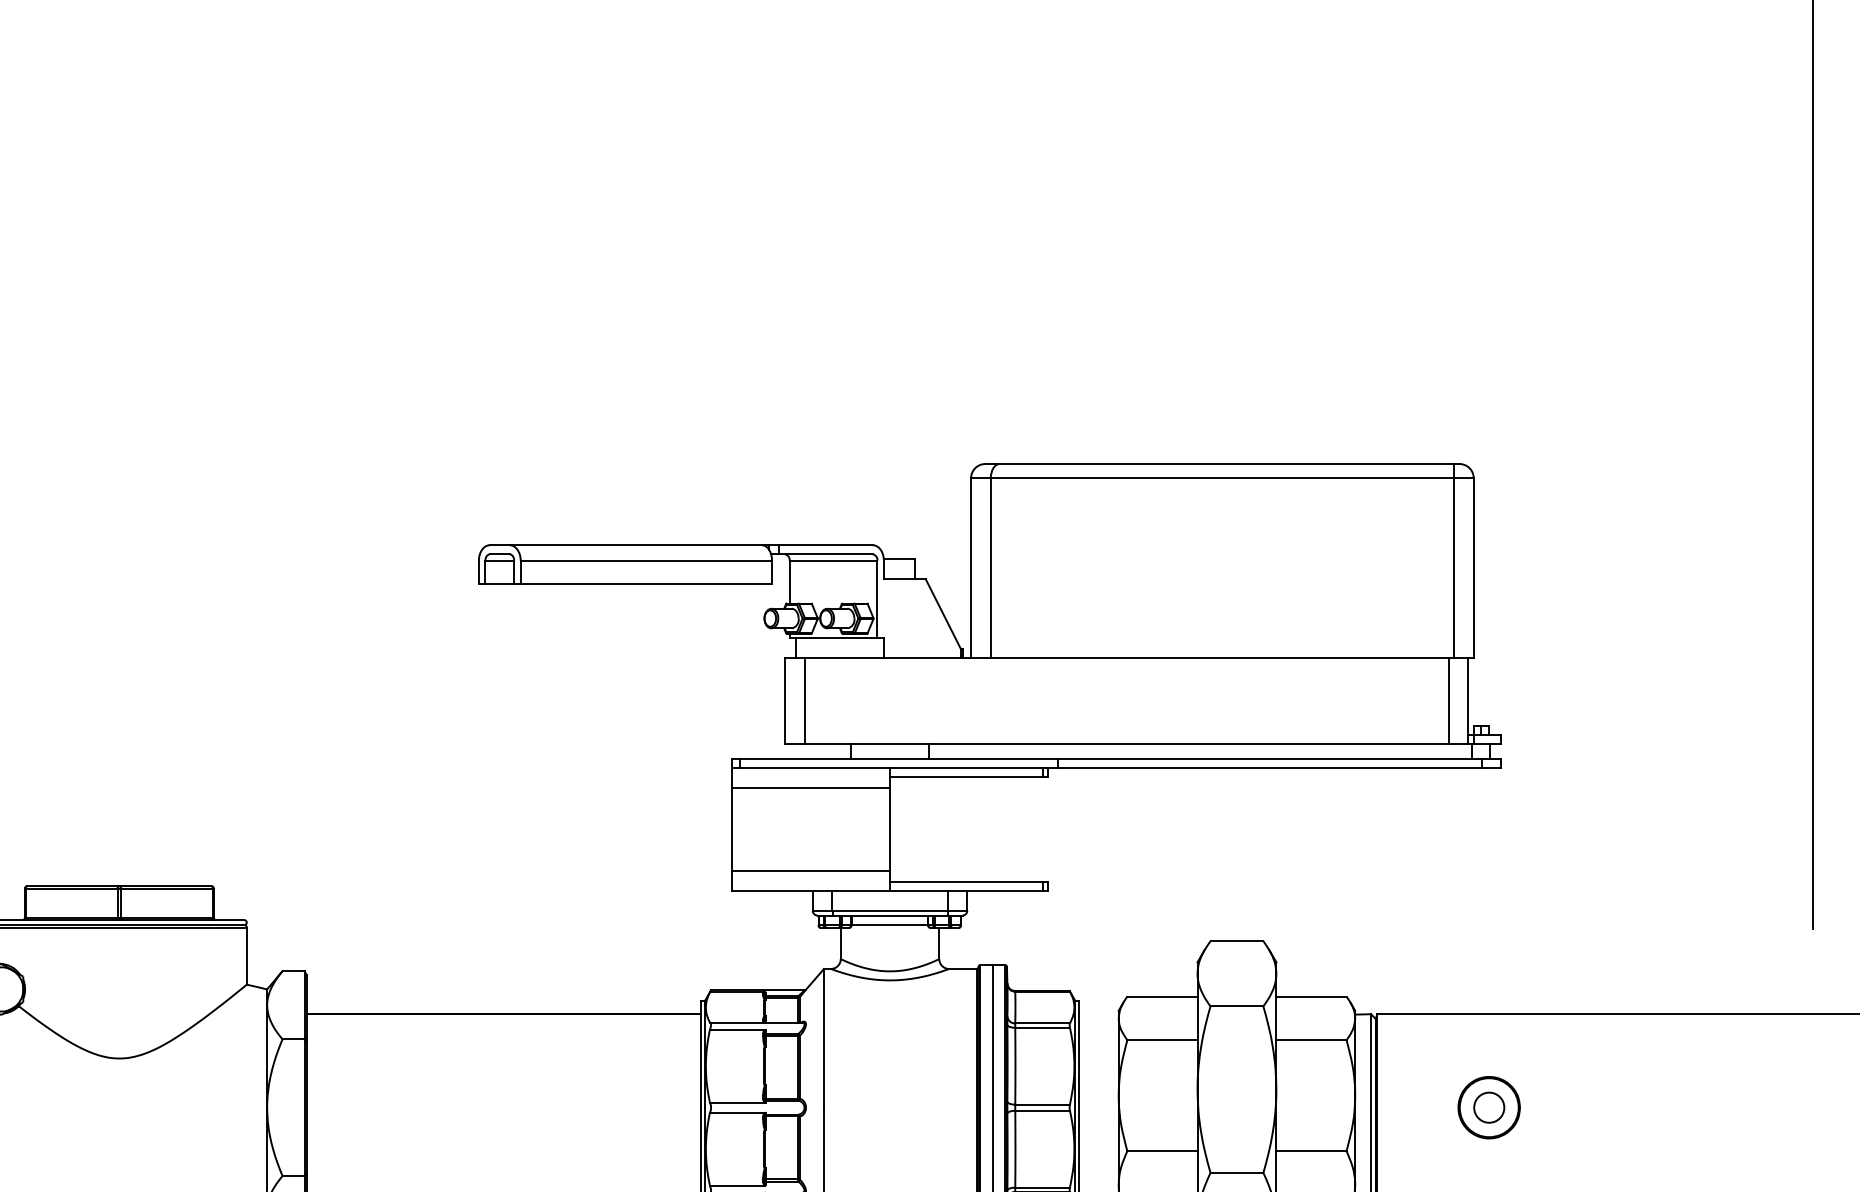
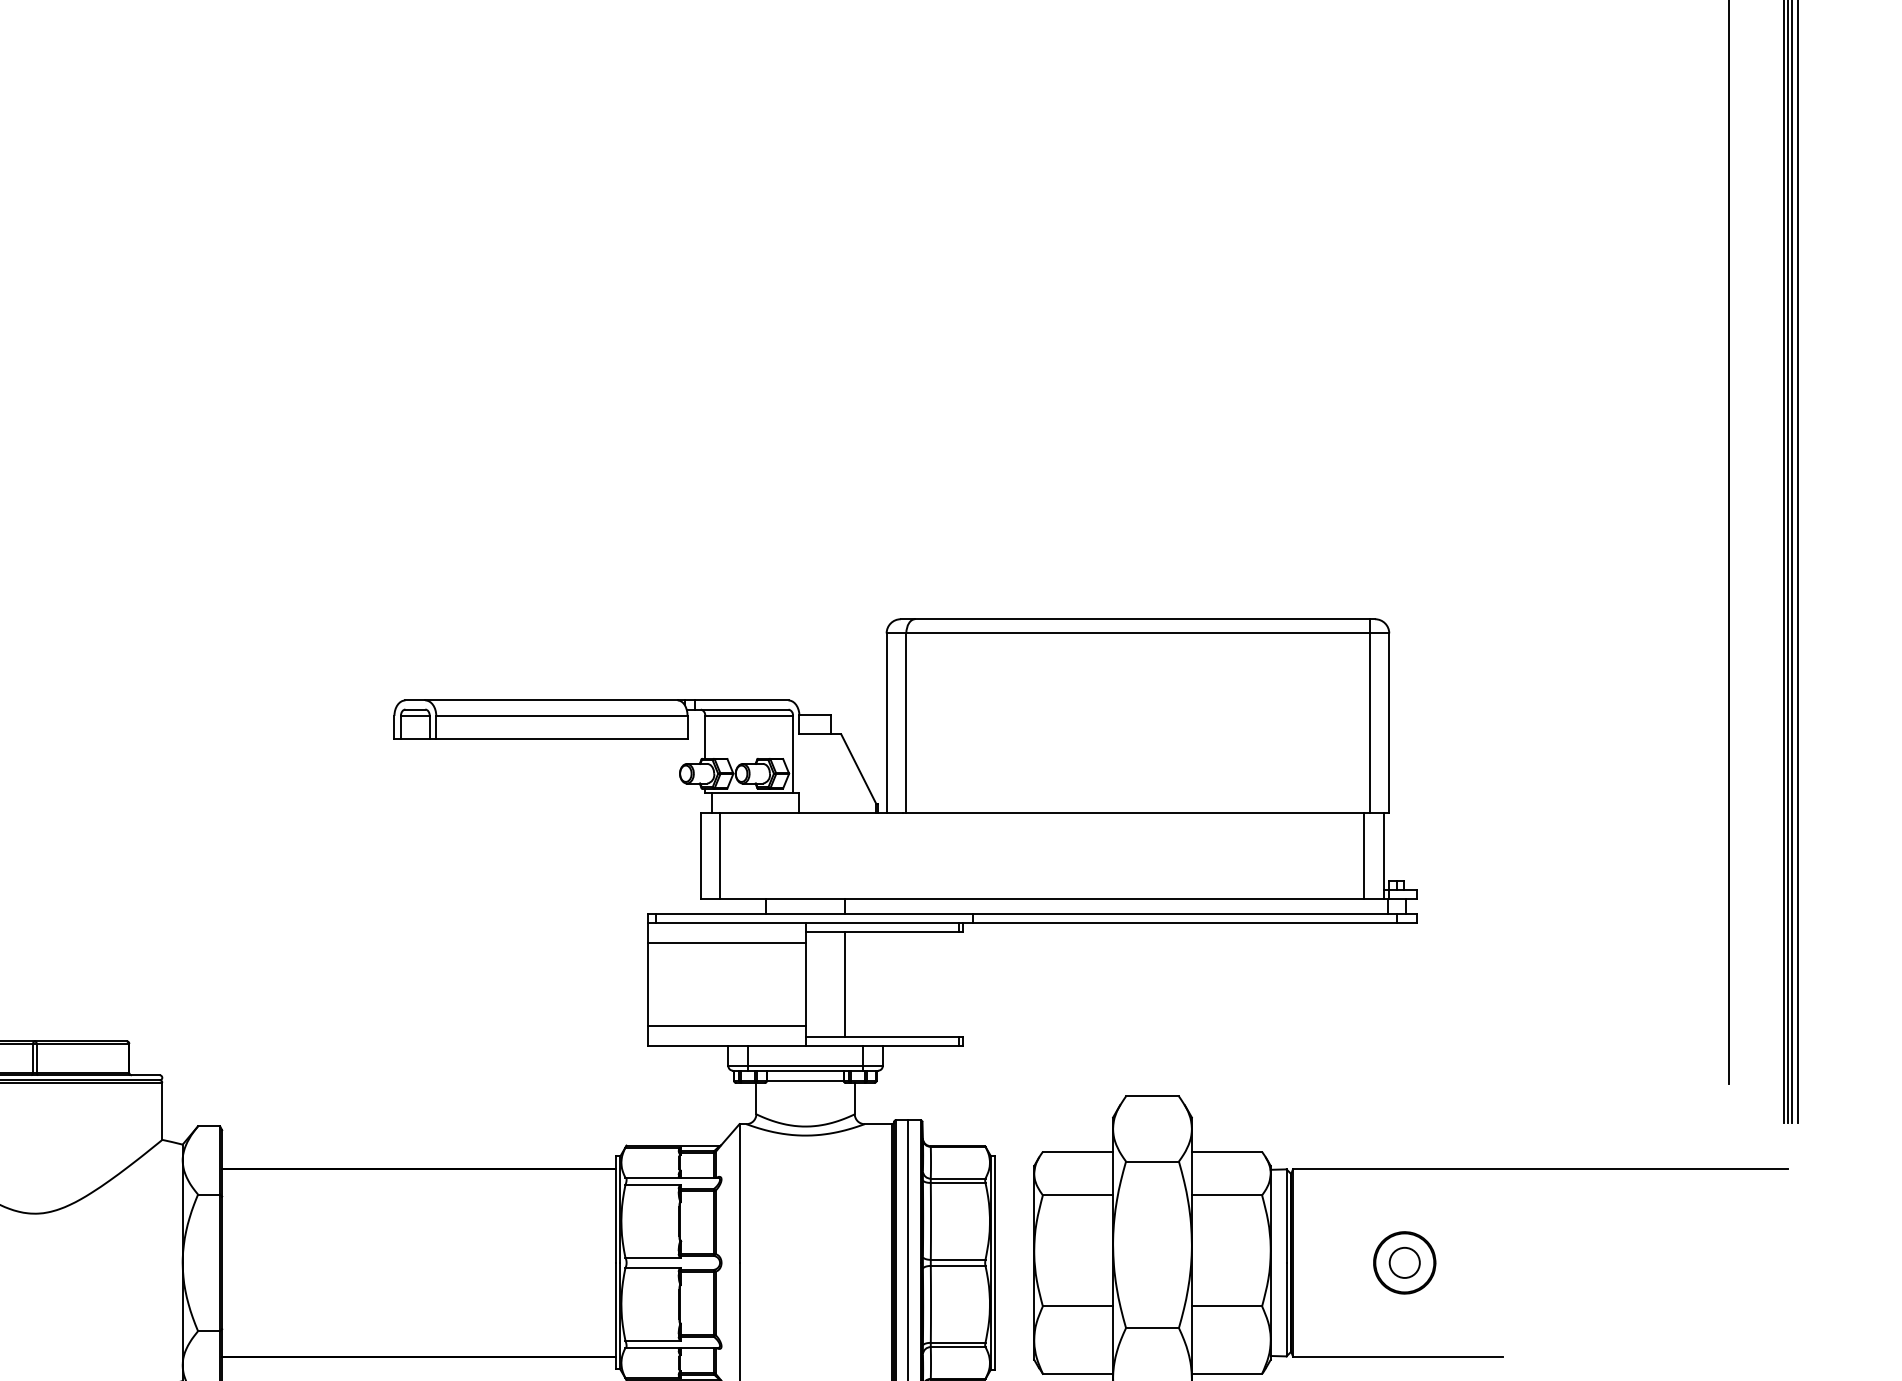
line: (929, 829) -> (845, 984), added

